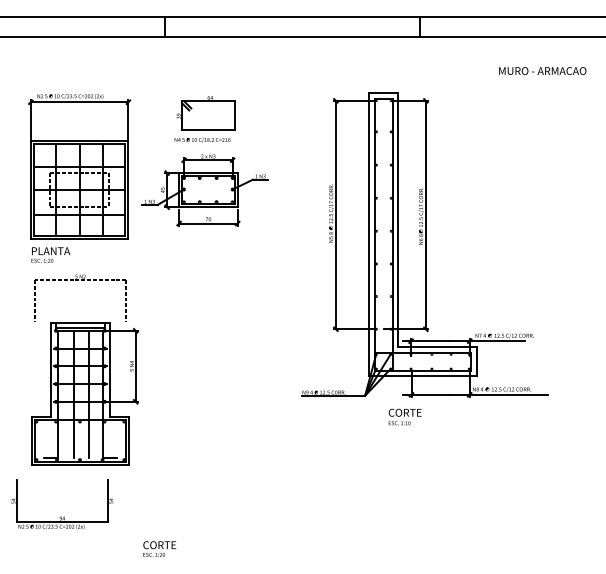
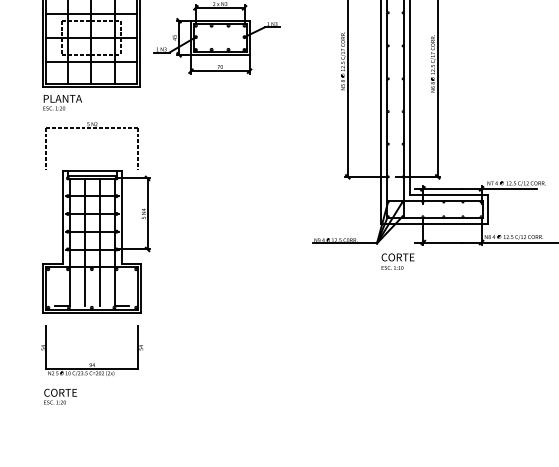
text: (404, 416) -> (397, 261), moved
part: (61, 516) -> (91, 363), moved
text: (159, 548) -> (60, 396), moved

